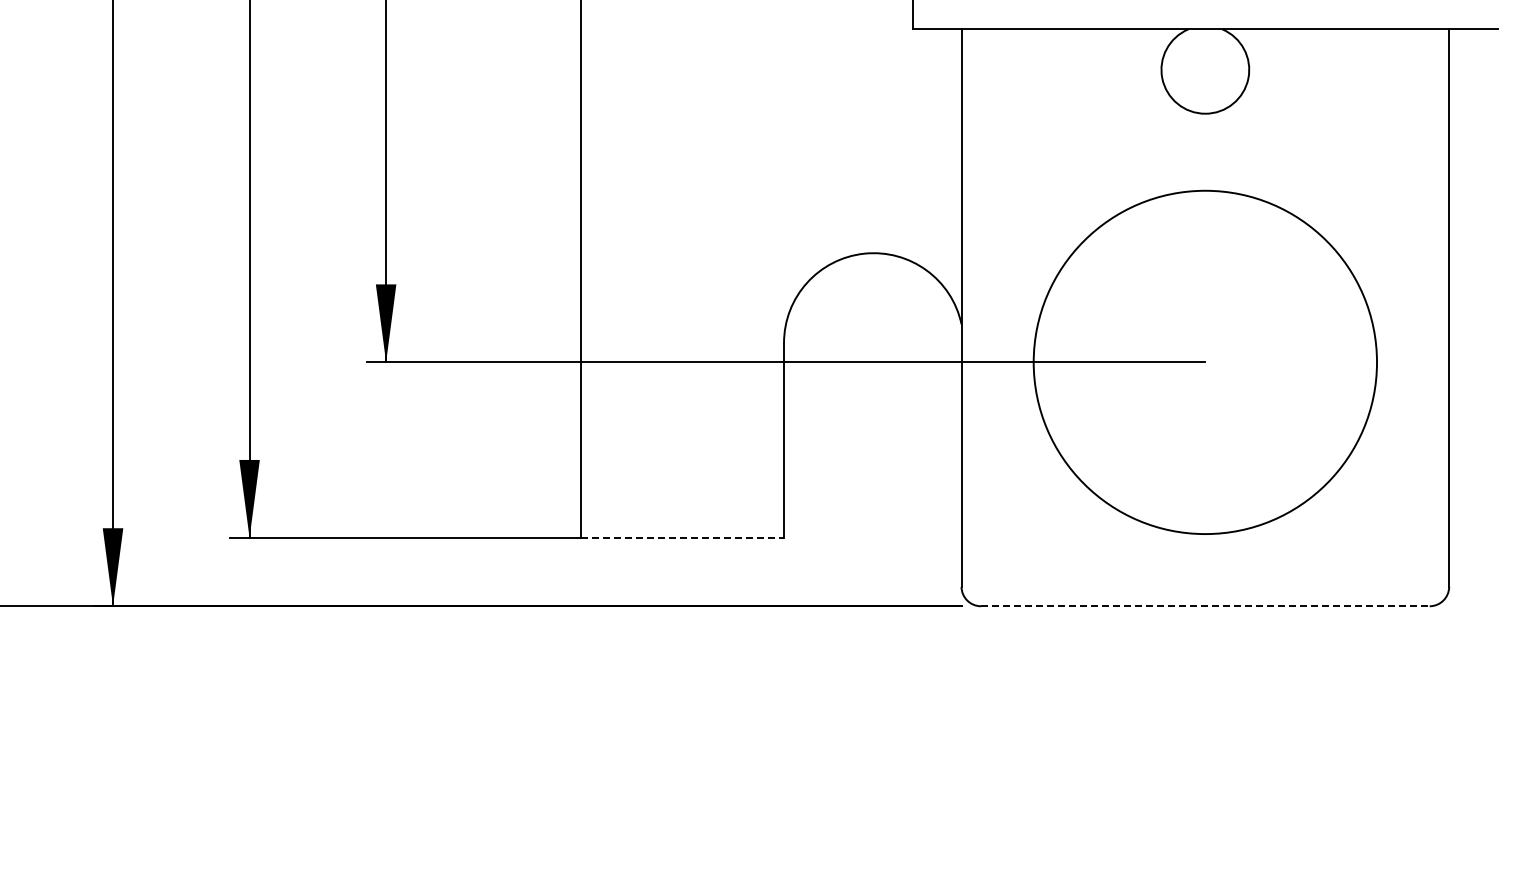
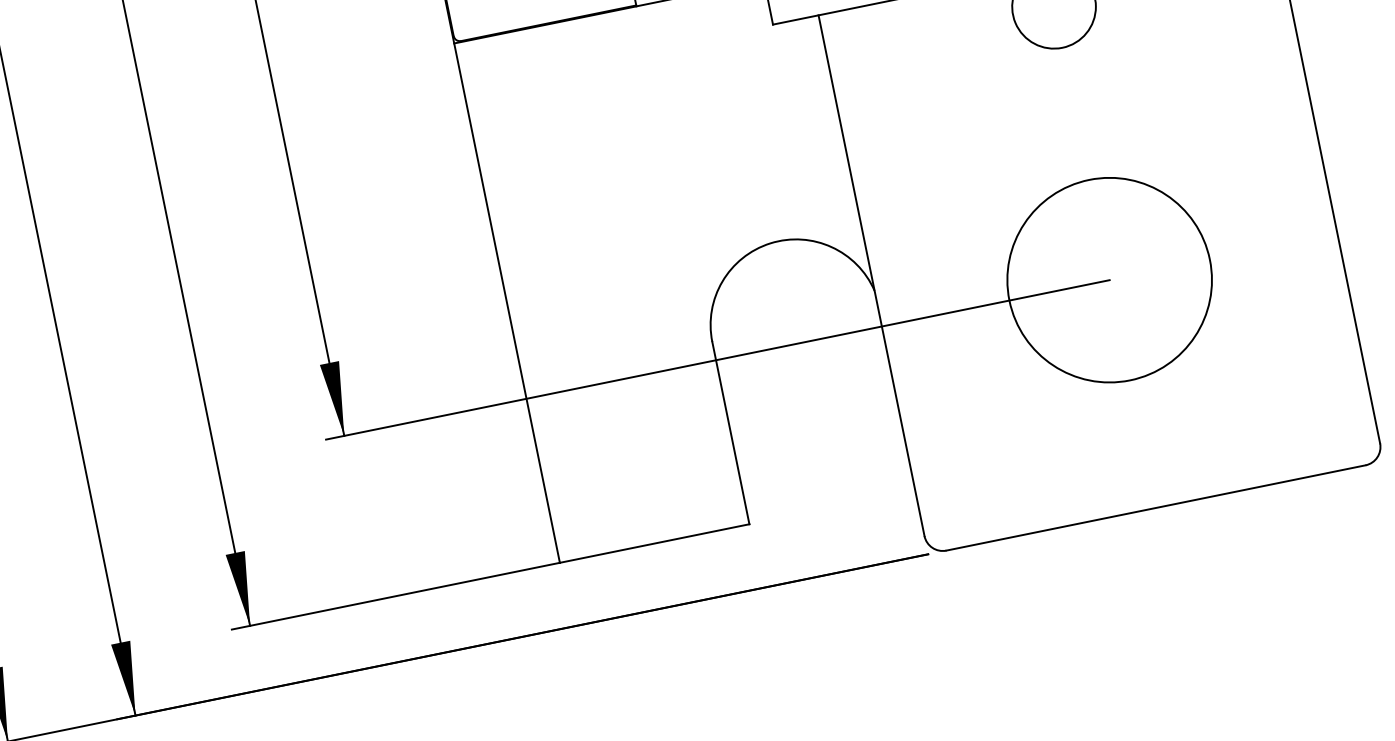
circle: (1205, 362) -> (1109, 280), size x0.62
line: (683, 537) -> (655, 542), dashed -> solid
line: (1205, 606) -> (1156, 508), dashed -> solid

